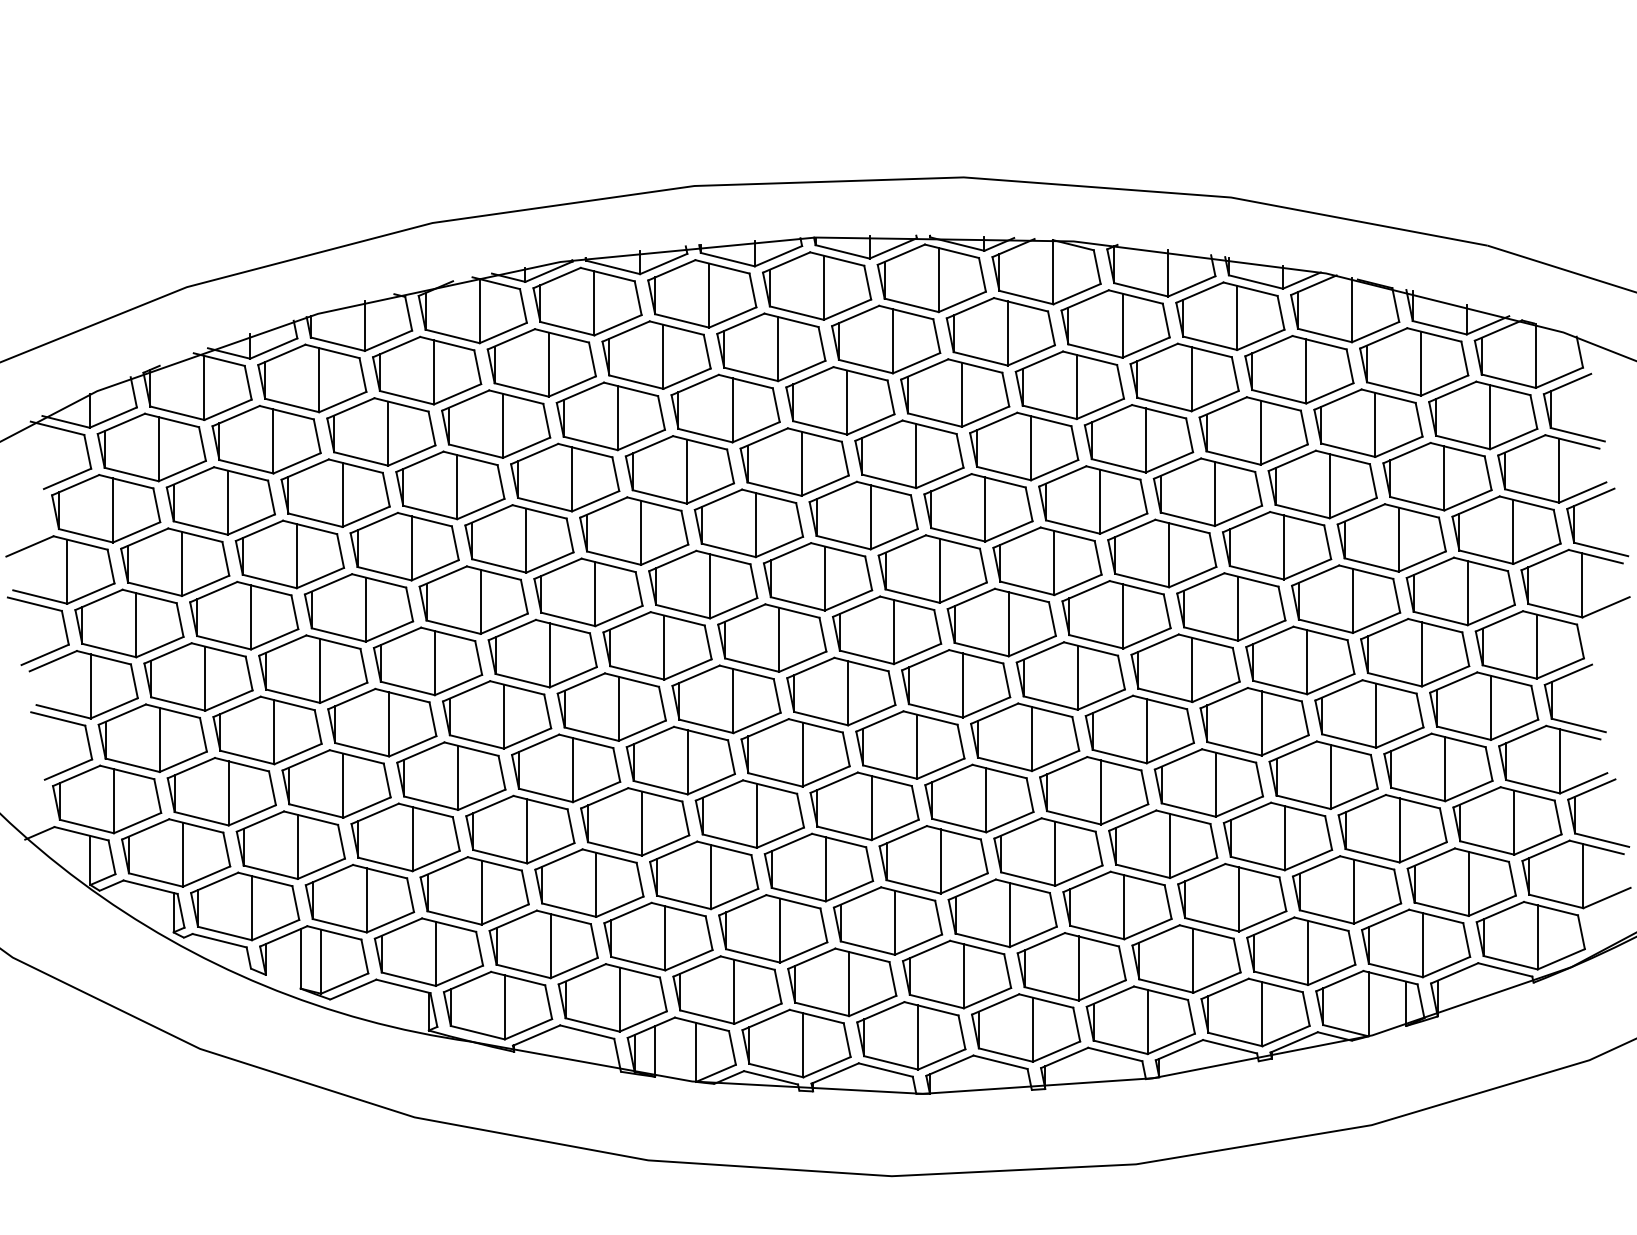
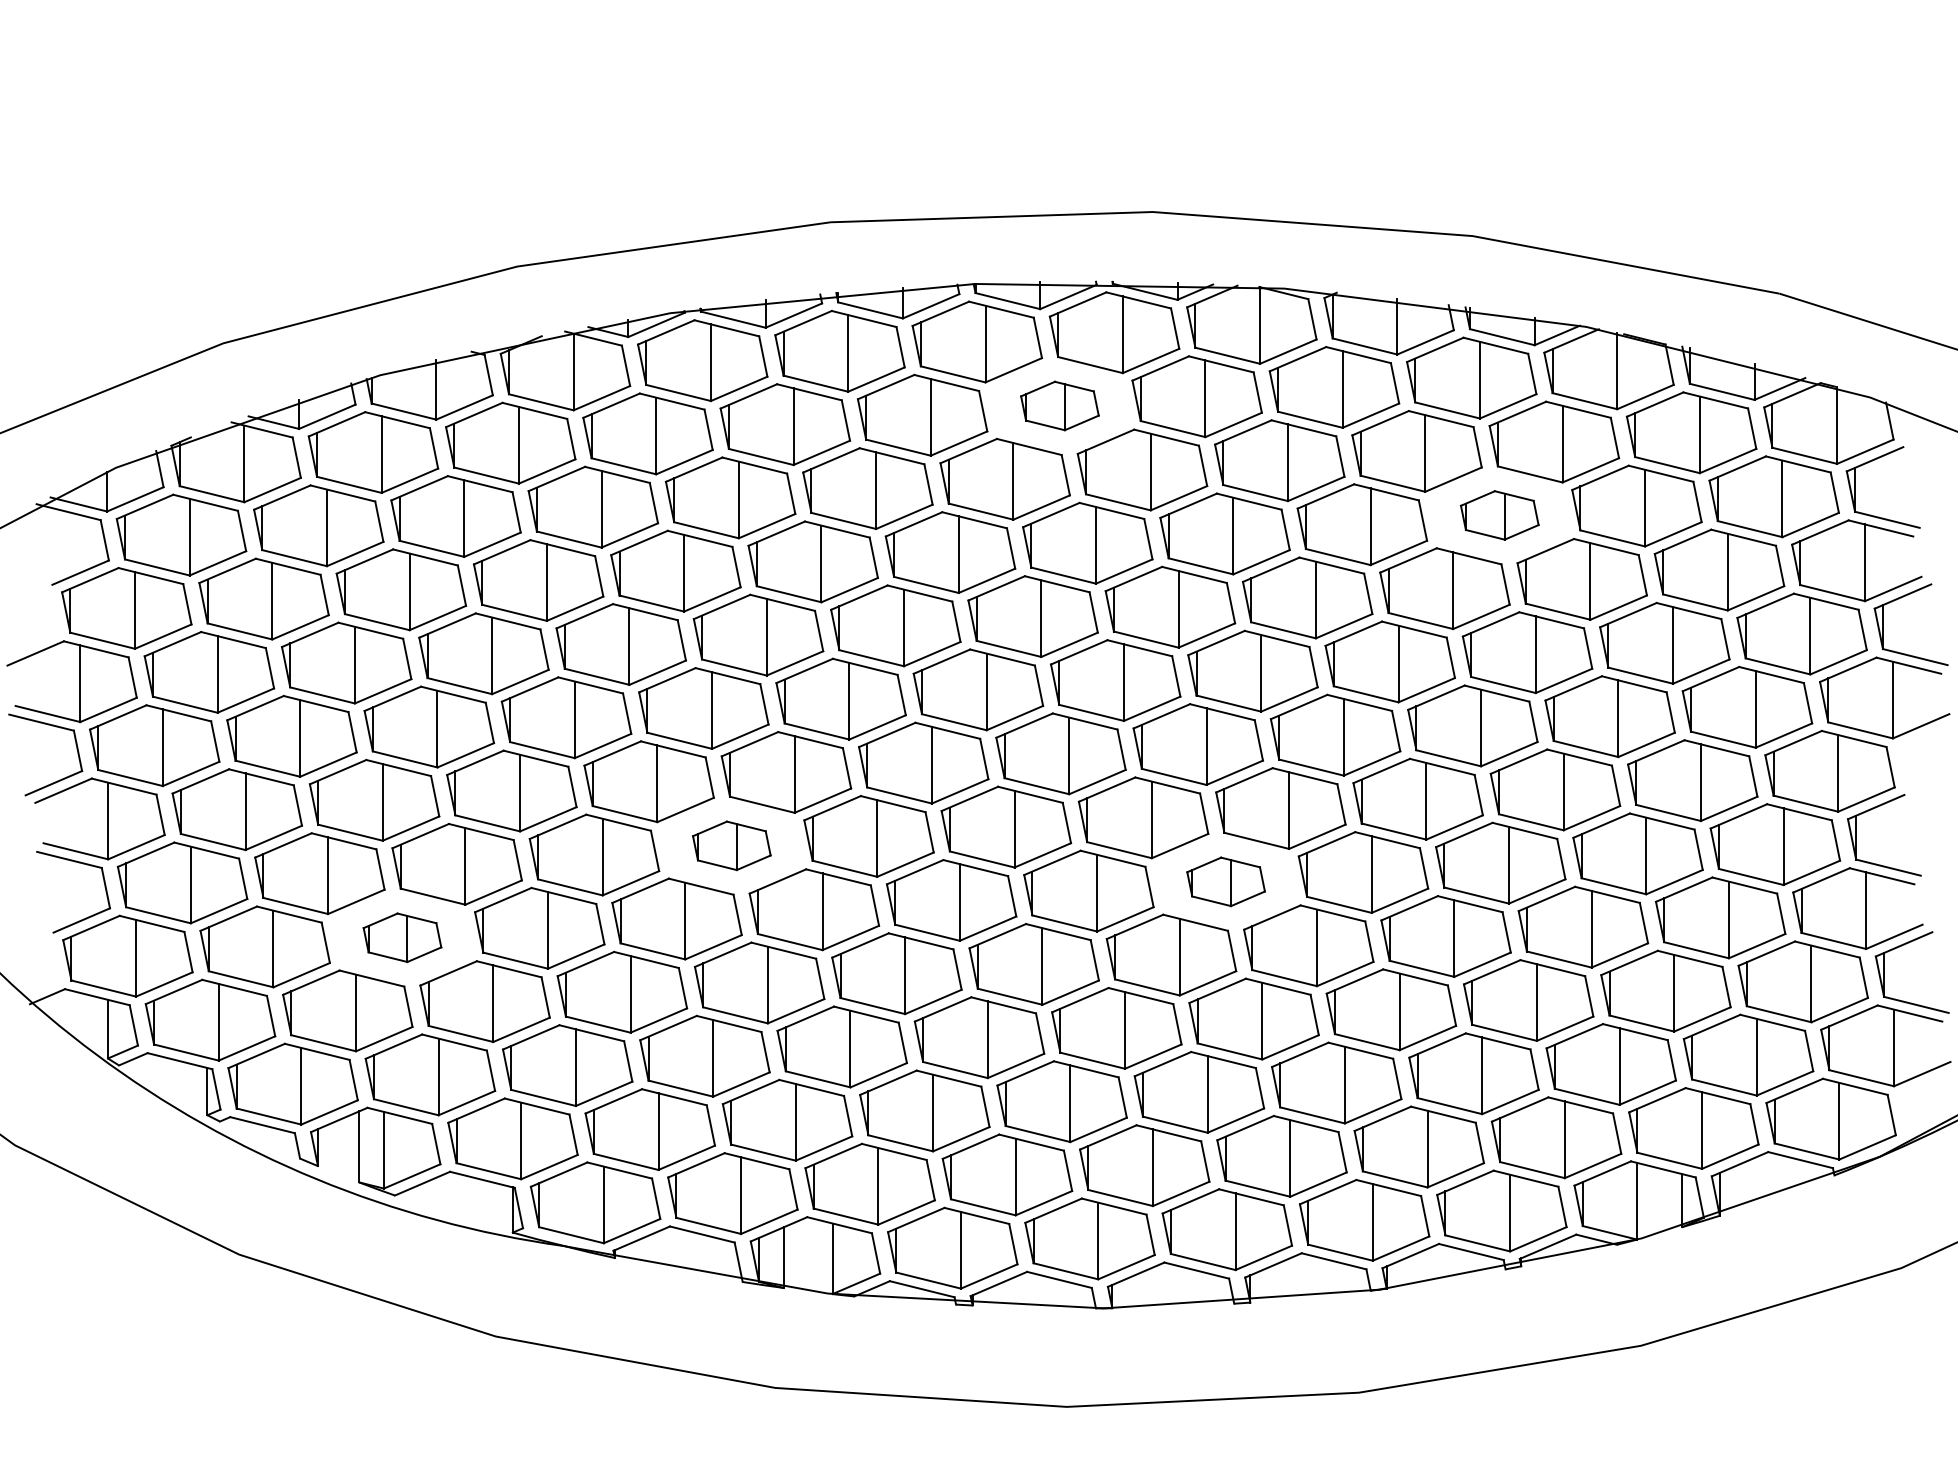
part: (885, 339) -> (1059, 405), size x0.6
part: (1253, 431) -> (1499, 515), size x0.6
part: (611, 706) -> (731, 845), size x0.6
part: (1024, 737) -> (1225, 881), size x0.6
part: (336, 783) -> (402, 937), size x0.6

